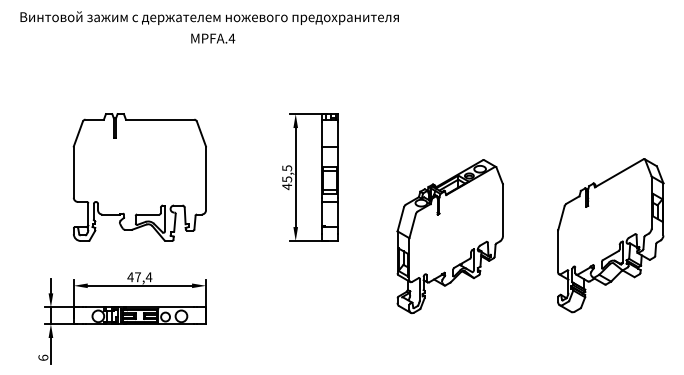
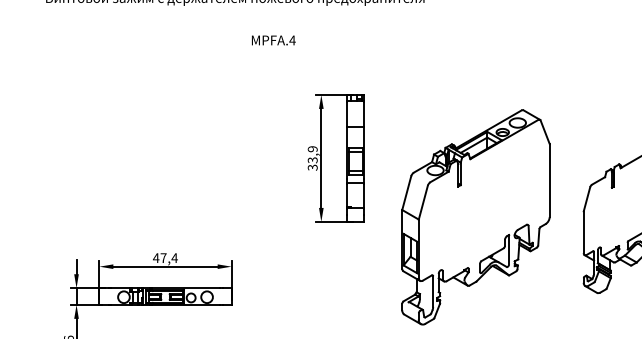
text: (213, 38) -> (274, 40), moved
part: (139, 177) -> (165, 158), removed
text: (287, 177) -> (313, 158), 45,5 -> 33,9
part: (449, 236) -> (475, 217), size x1.4

